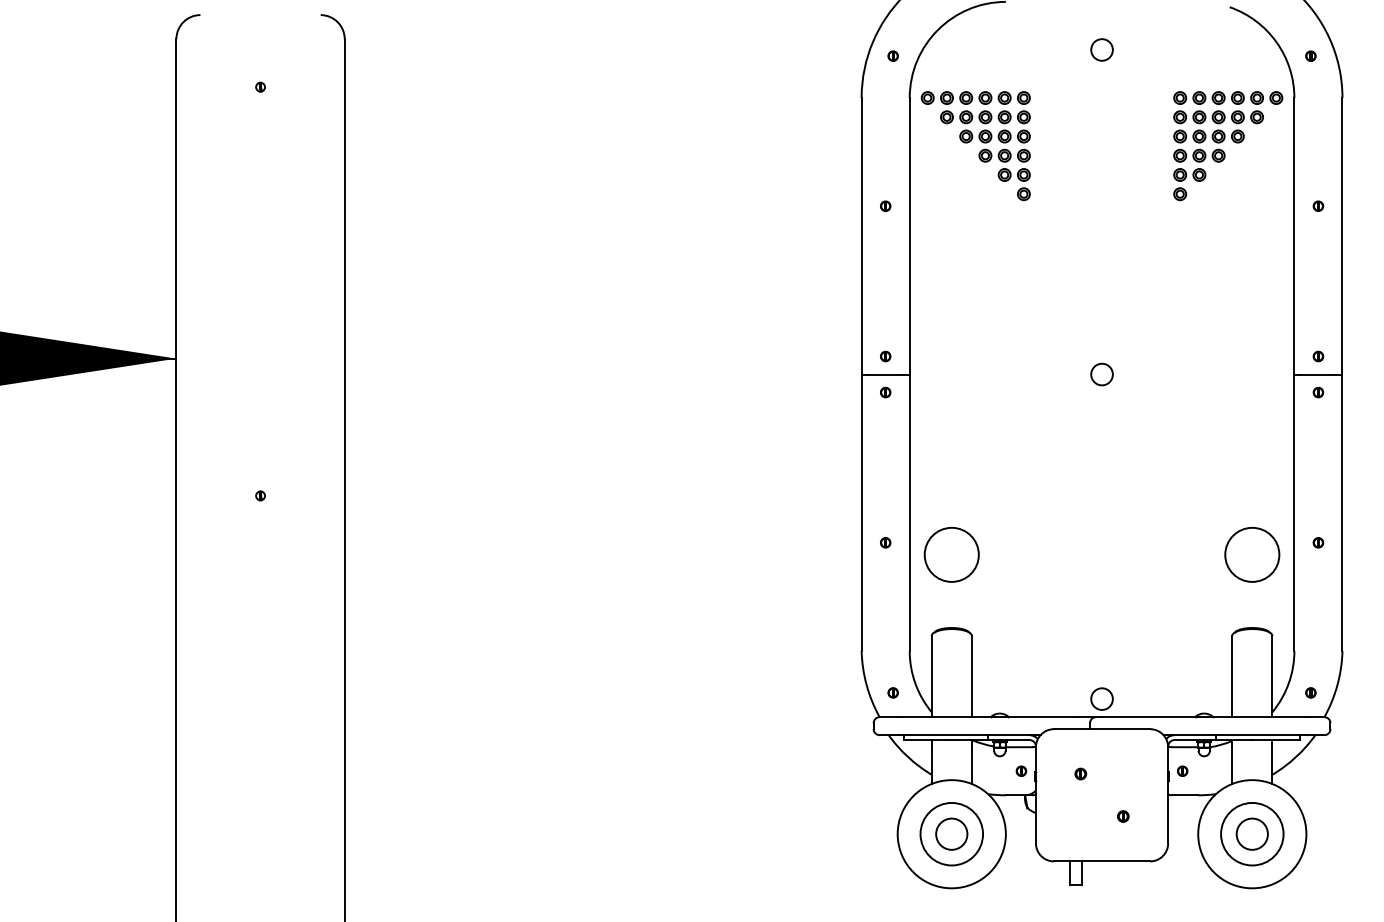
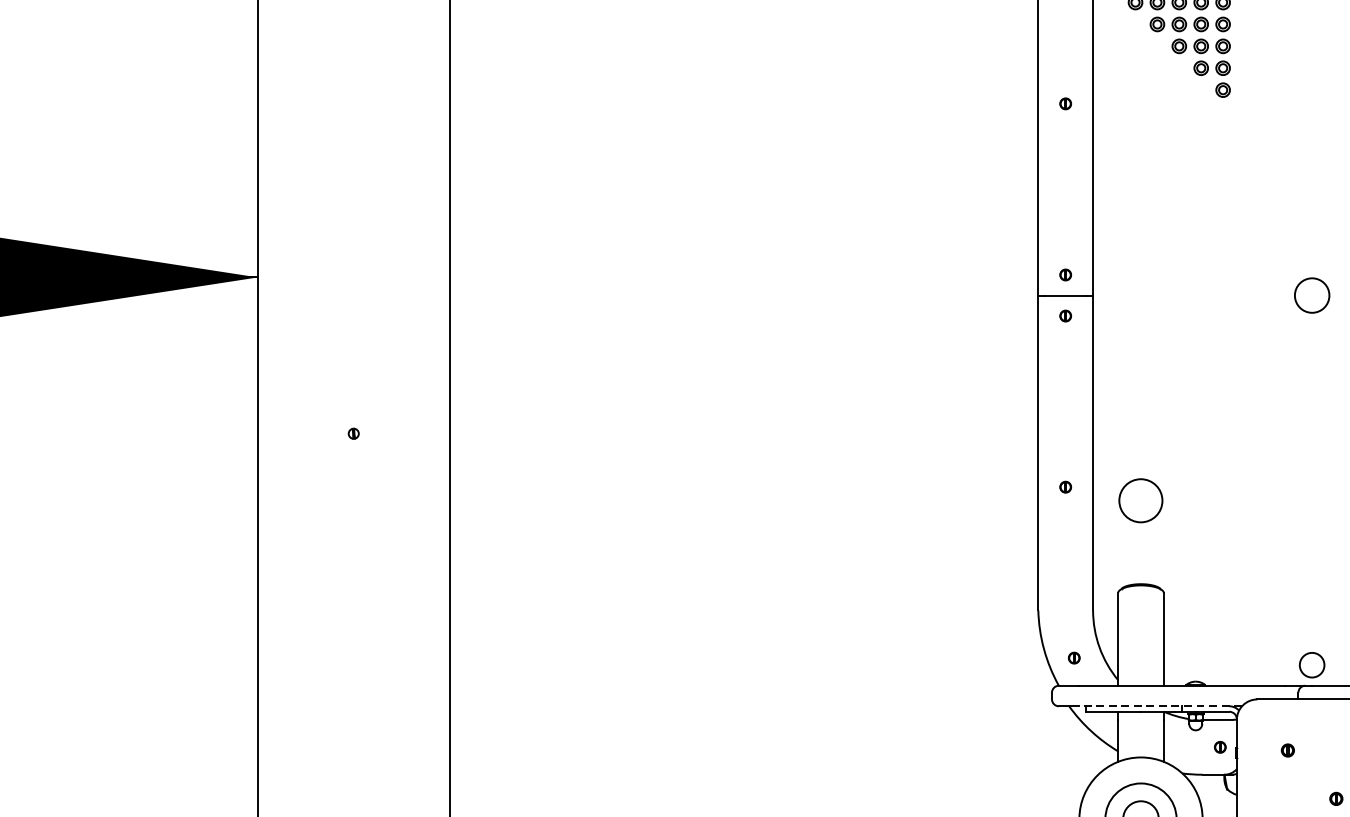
circle: (1101, 374) -> (1311, 295), size x1.4
circle: (951, 554) -> (1140, 500), size x0.7
line: (968, 735) -> (1160, 706), solid -> dashed

